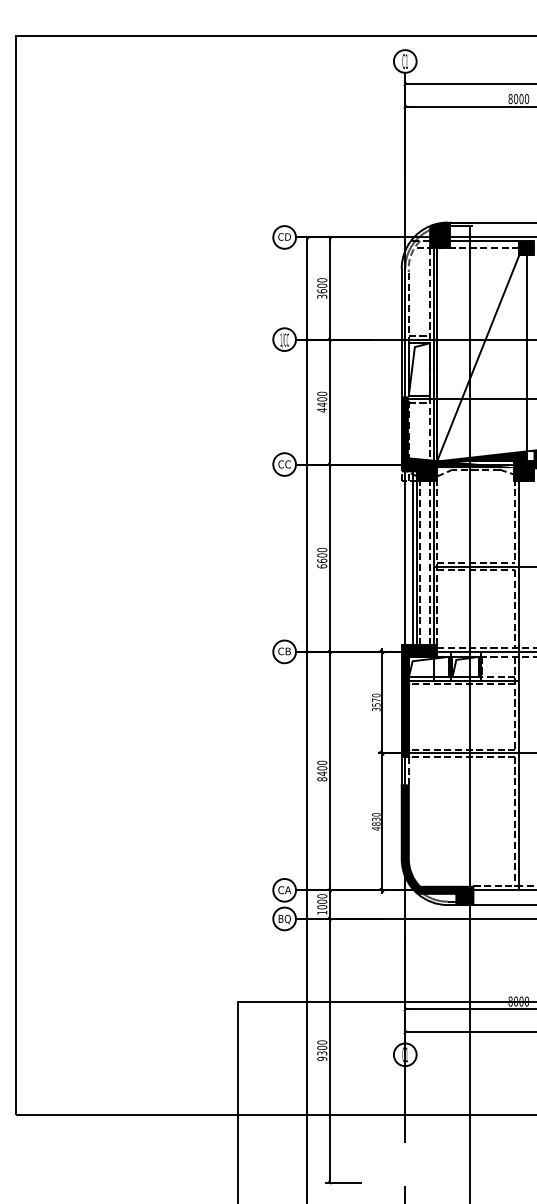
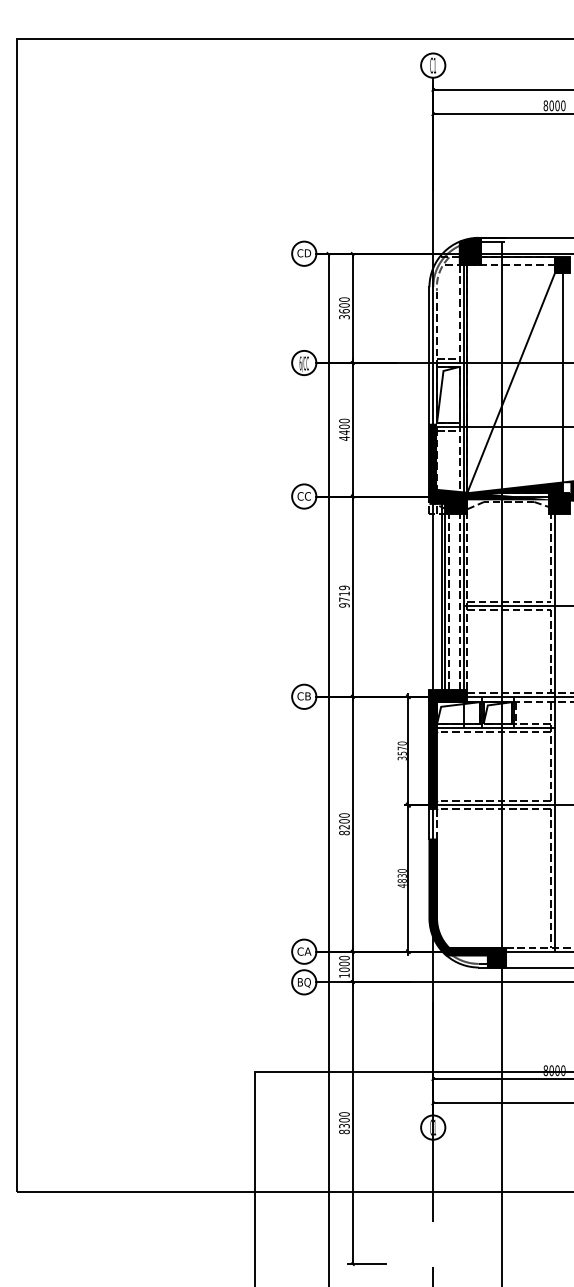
text: (281, 339) -> (300, 362), 1/CC -> 6/CC
text: (322, 558) -> (344, 596), 6600 -> 9719
text: (322, 773) -> (344, 826), 8400 -> 8200
text: (322, 1058) -> (344, 1131), 9300 -> 8300

